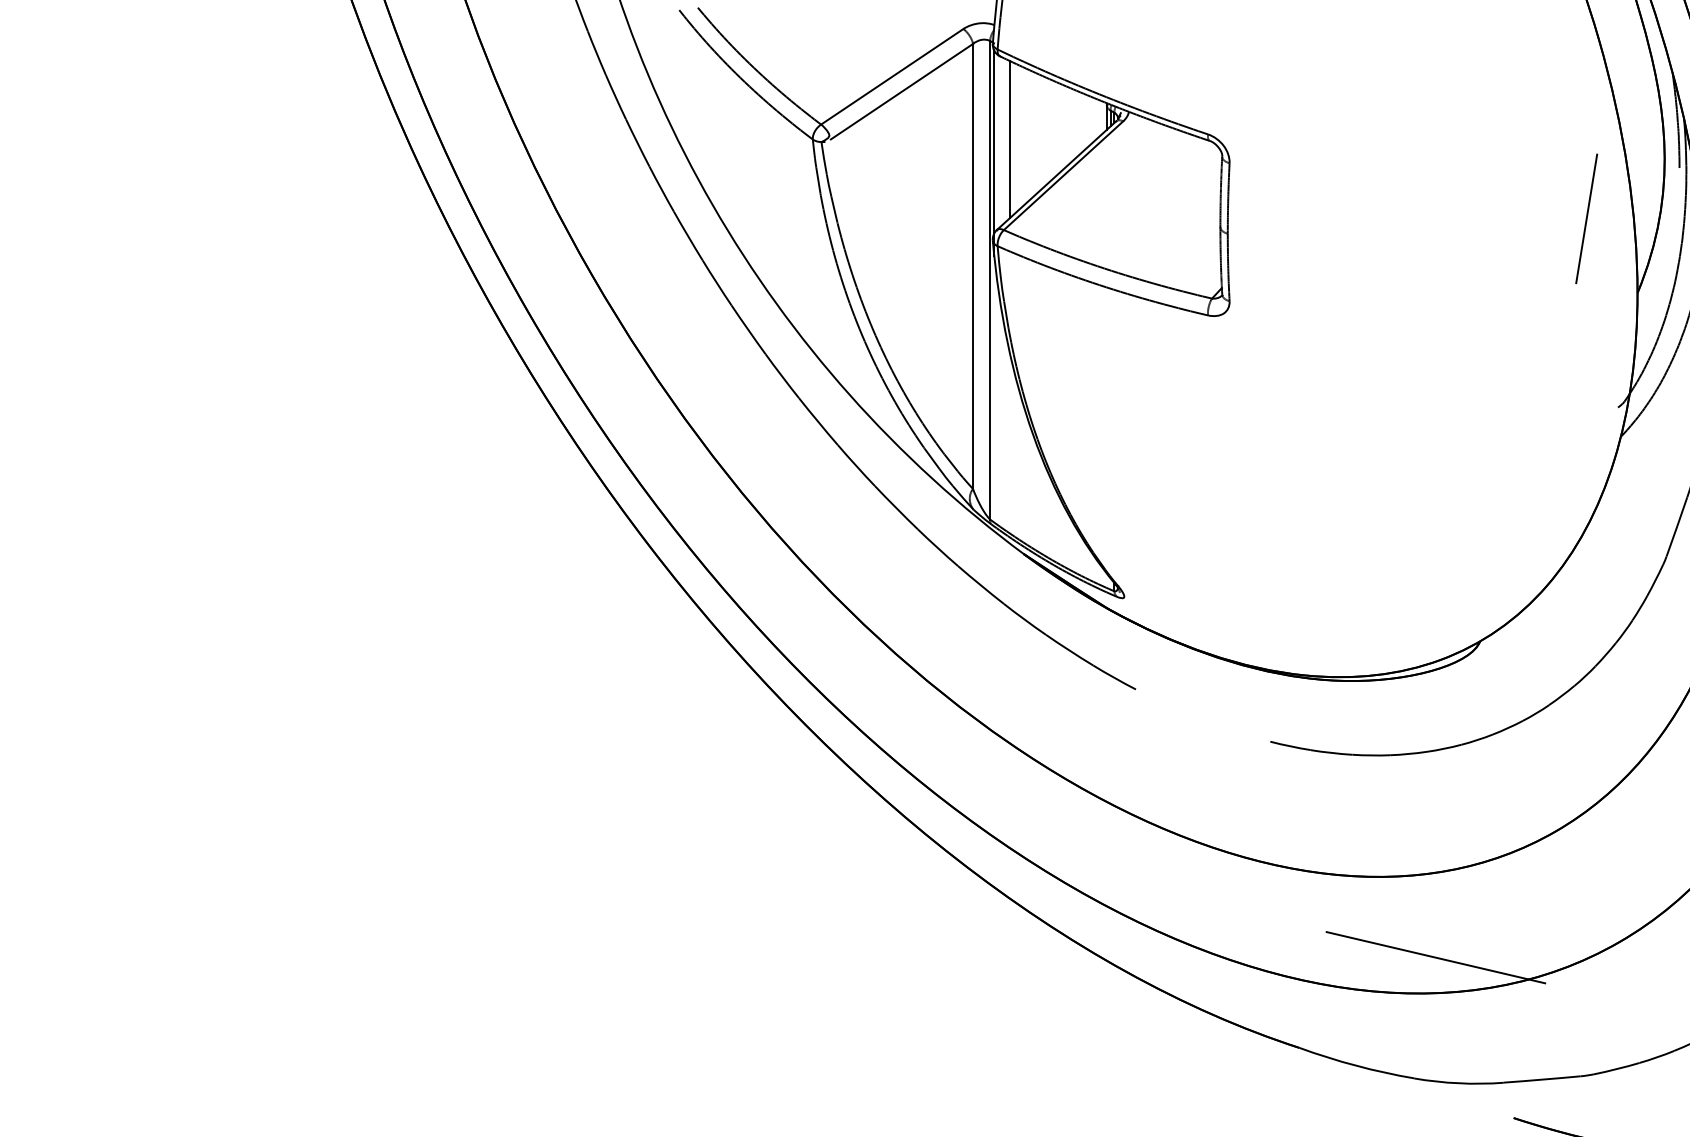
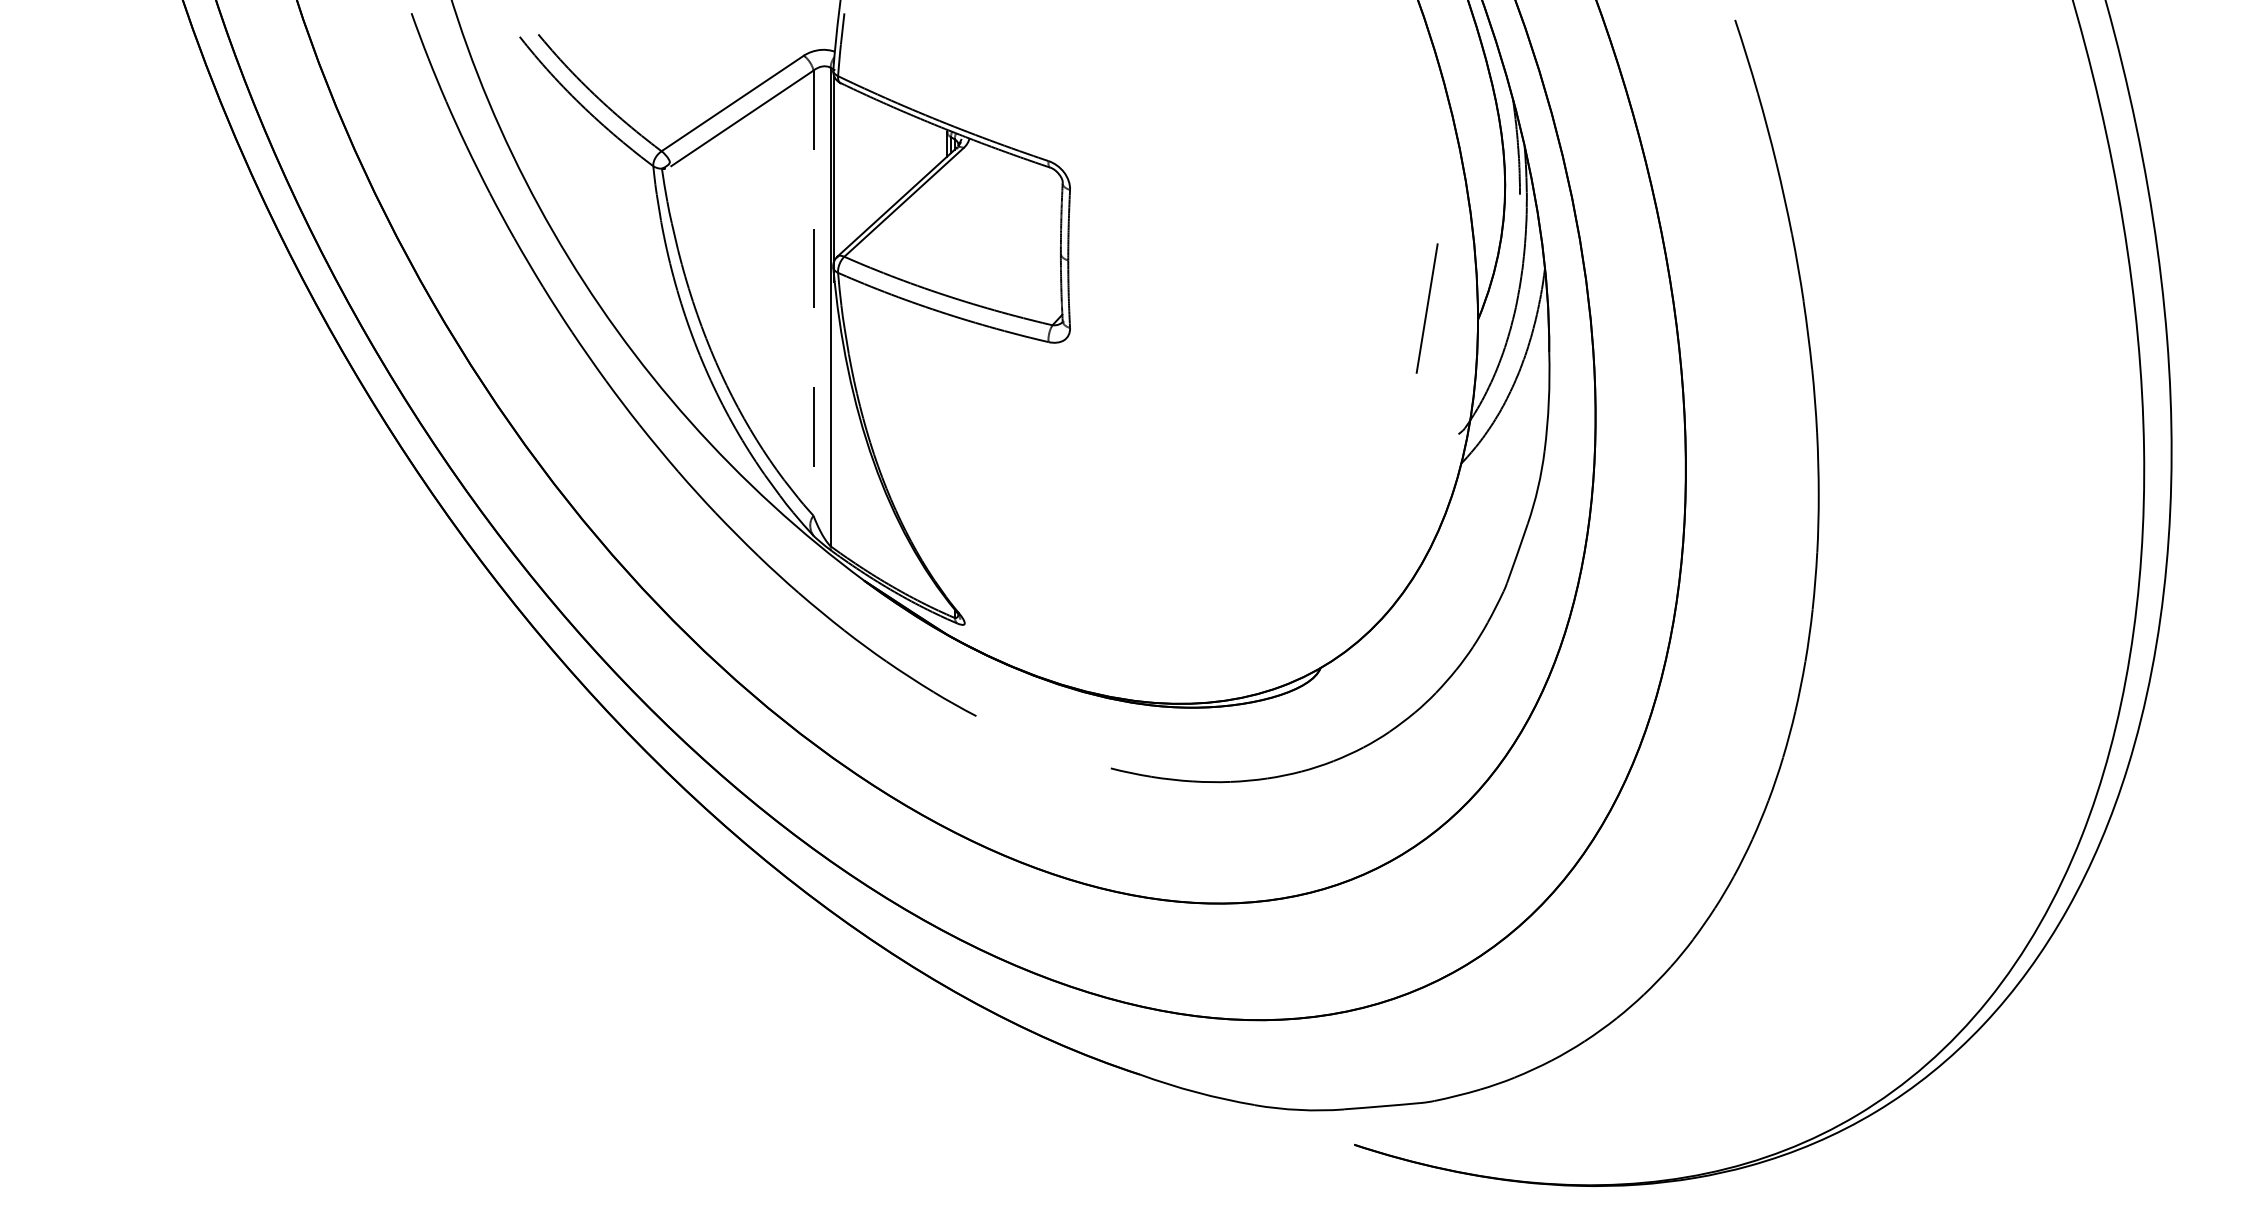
line: (1010, 138) -> (850, 165), removed
line: (1586, 218) -> (1426, 308), moved
line: (973, 266) -> (813, 293), solid -> dashed
line: (1436, 956) -> (1276, 983), removed

